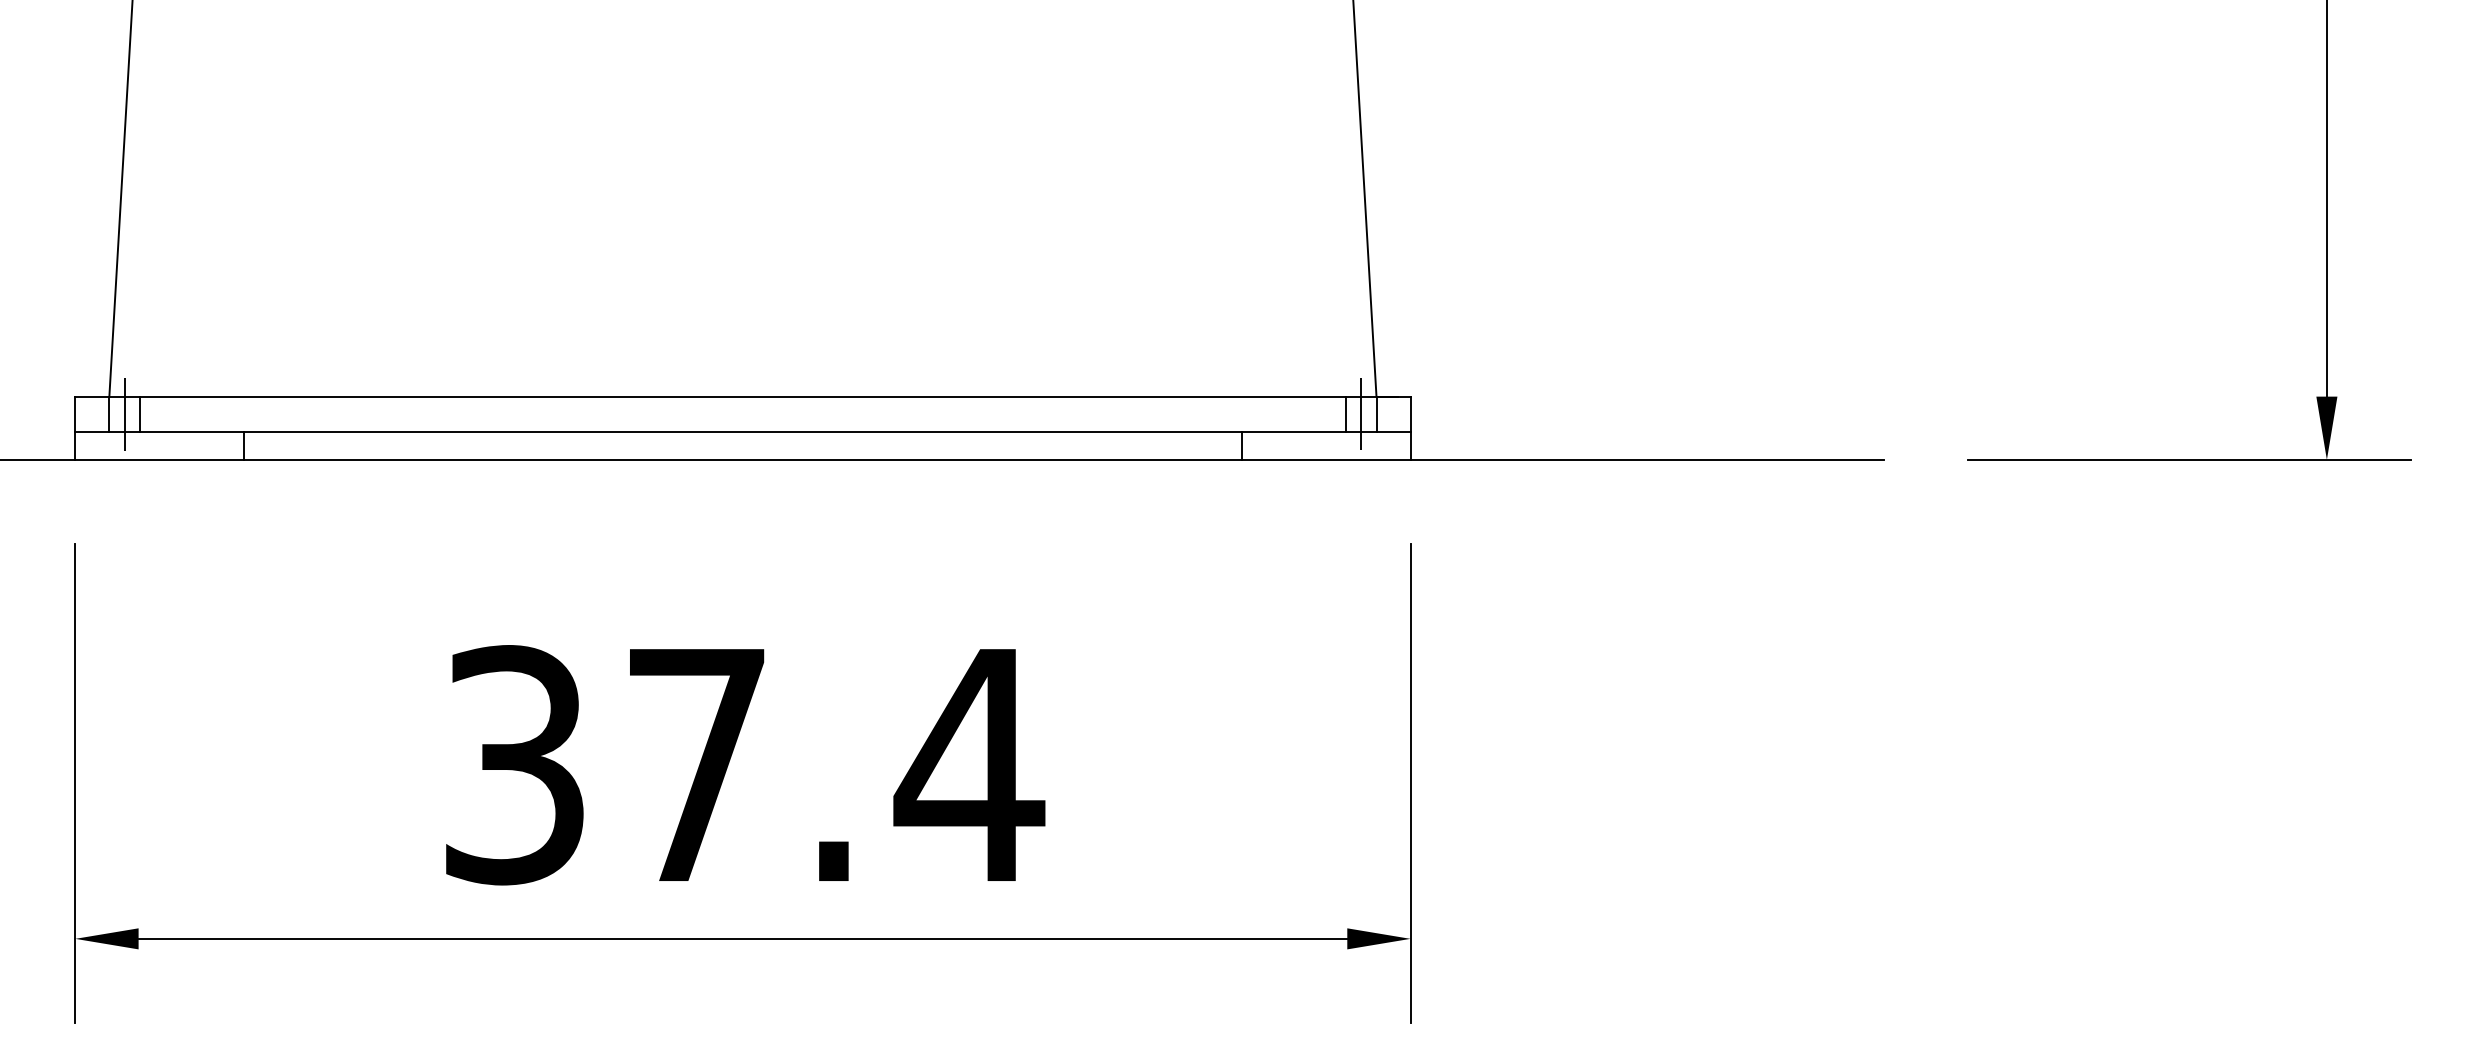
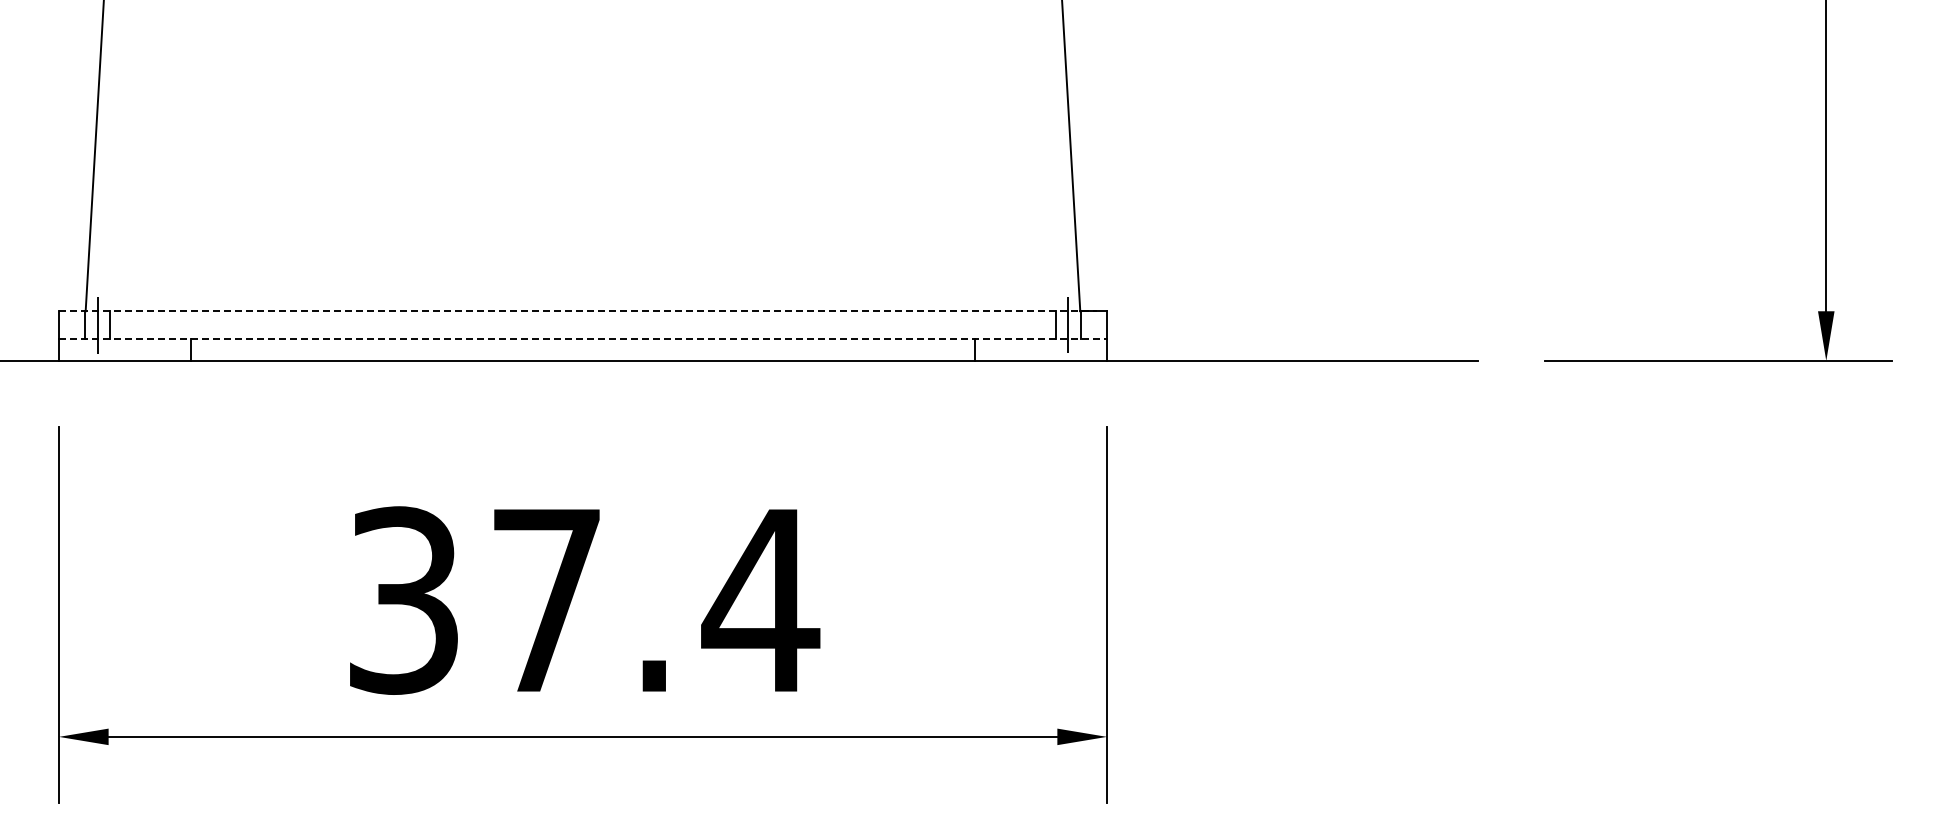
line: (737, 396) -> (578, 311), solid -> dashed
line: (743, 431) -> (583, 338), solid -> dashed

